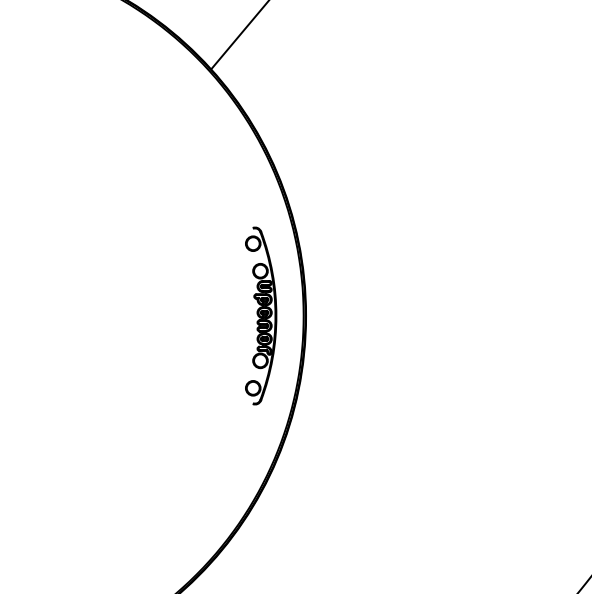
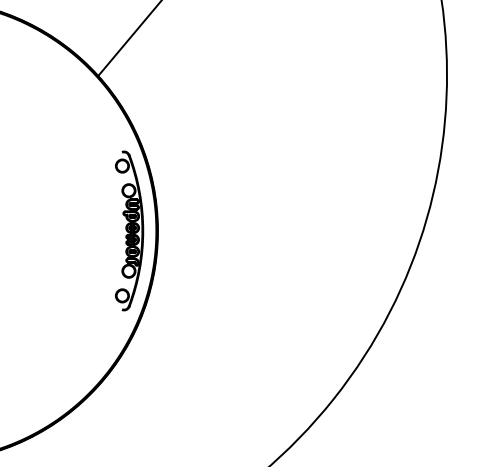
part: (260, 315) -> (129, 230), size x1.43

